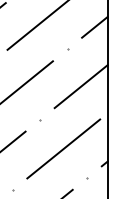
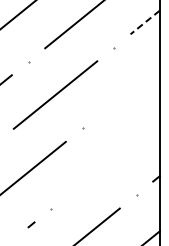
line: (95, 27) -> (145, 22), solid -> dashed
line: (81, 85) -> (129, 89), removed
line: (63, 148) -> (109, 161), removed

